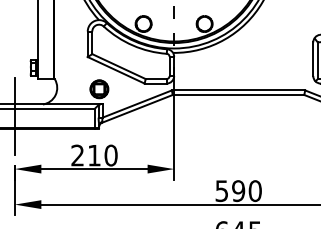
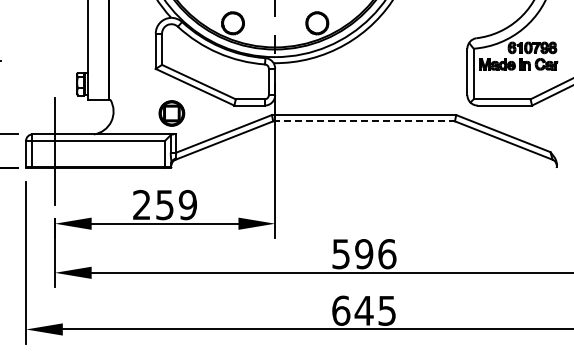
line: (238, 95) -> (364, 121), solid -> dashed
text: (102, 155) -> (176, 205), 210 -> 259
text: (255, 191) -> (387, 254), 590 -> 596

